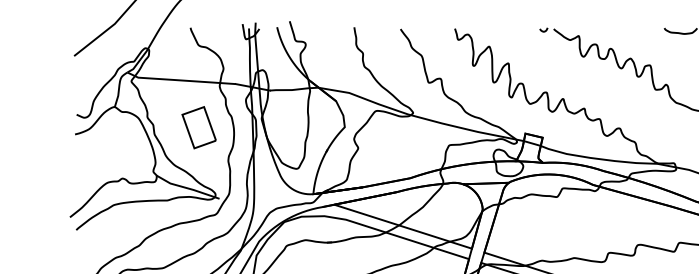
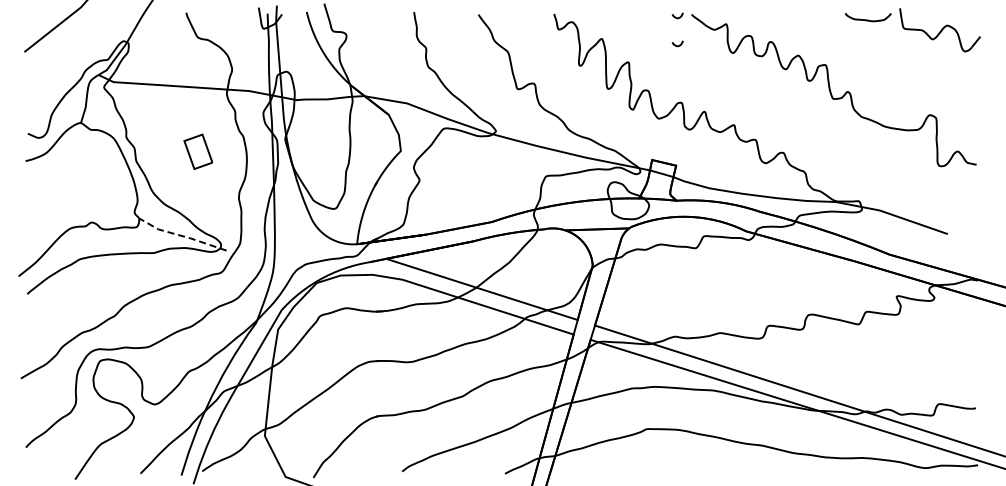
curve: (543, 51) -> (677, 45), added
part: (199, 127) -> (198, 151), size x0.6
line: (187, 187) -> (181, 235), solid -> dashed

